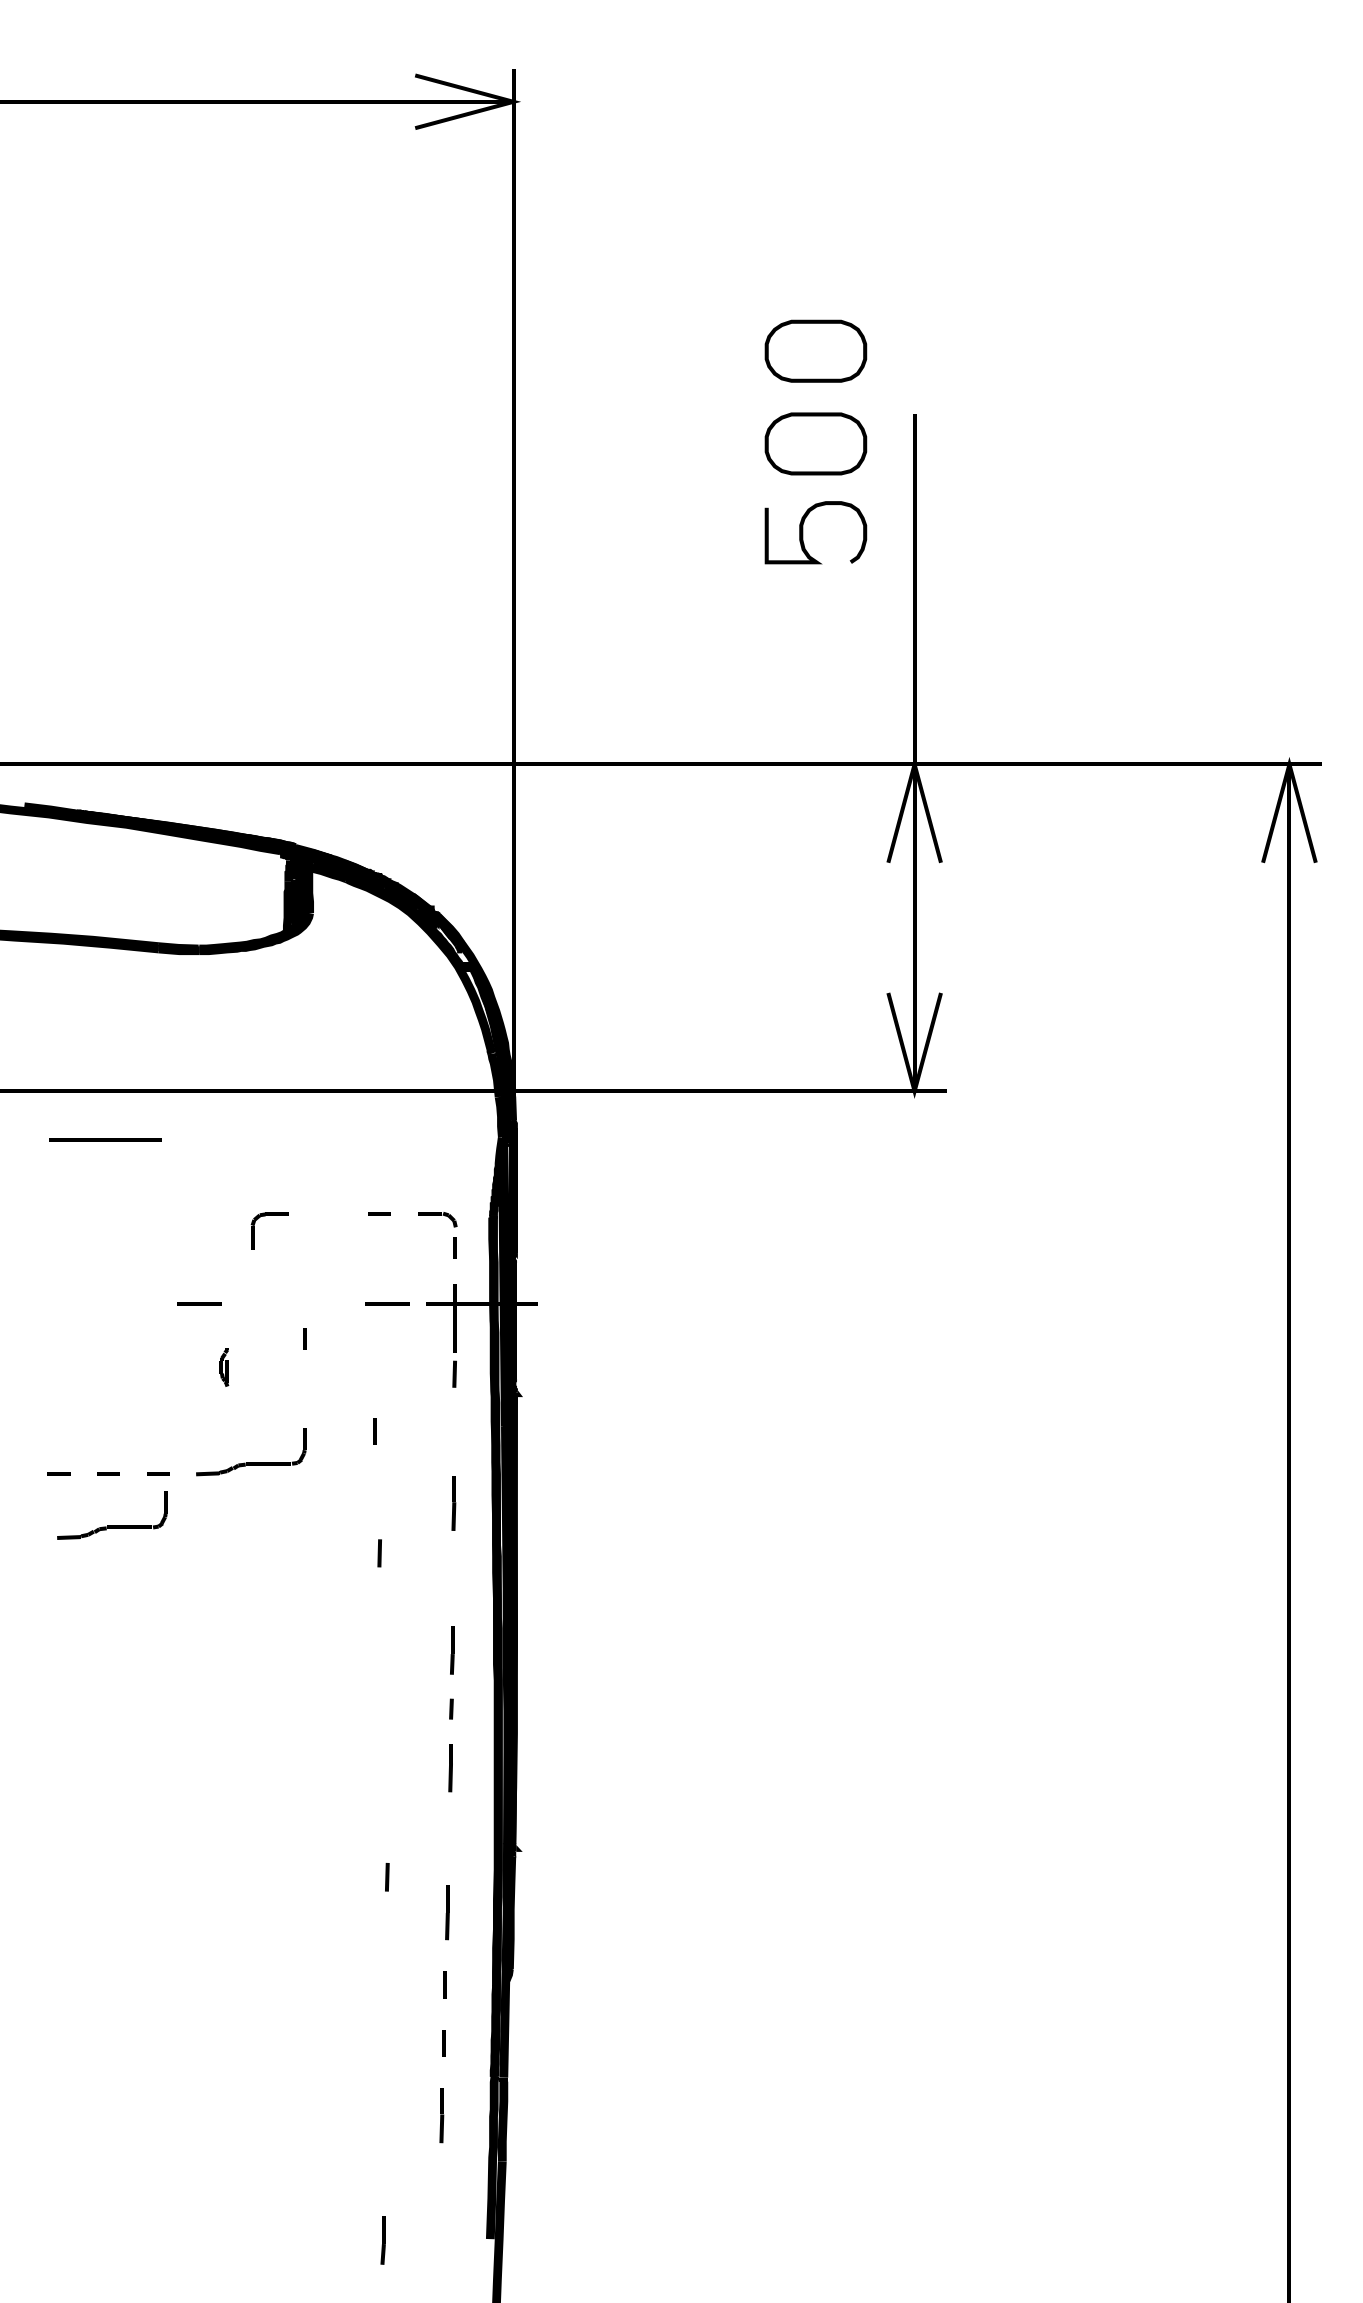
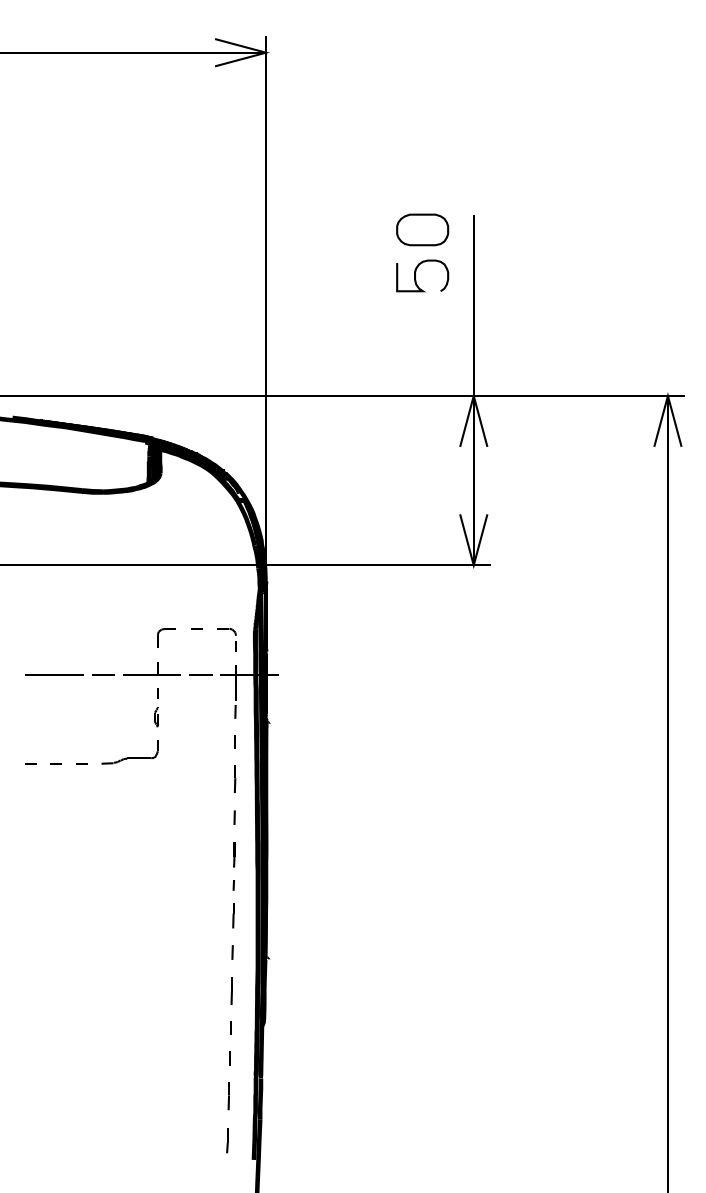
part: (815, 350) -> (422, 181), removed
line: (105, 1137) -> (54, 674), moved
part: (263, 1217) -> (163, 630), moved
part: (292, 1290) -> (151, 668), added
part: (224, 1367) -> (156, 717), moved
line: (373, 1431) -> (234, 741), moved
part: (111, 1516) -> (57, 785), removed
line: (379, 1553) -> (234, 817), moved
line: (387, 1877) -> (232, 952), moved
line: (383, 2240) -> (227, 1140), moved

